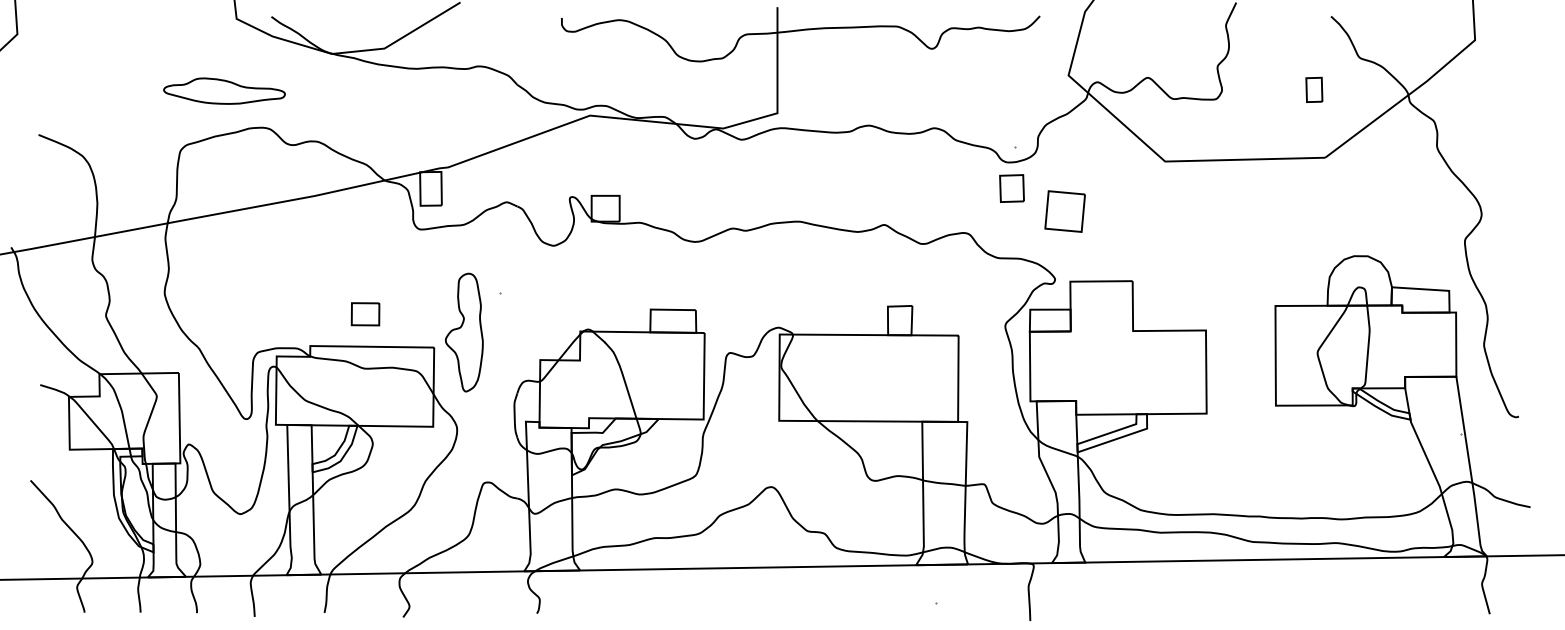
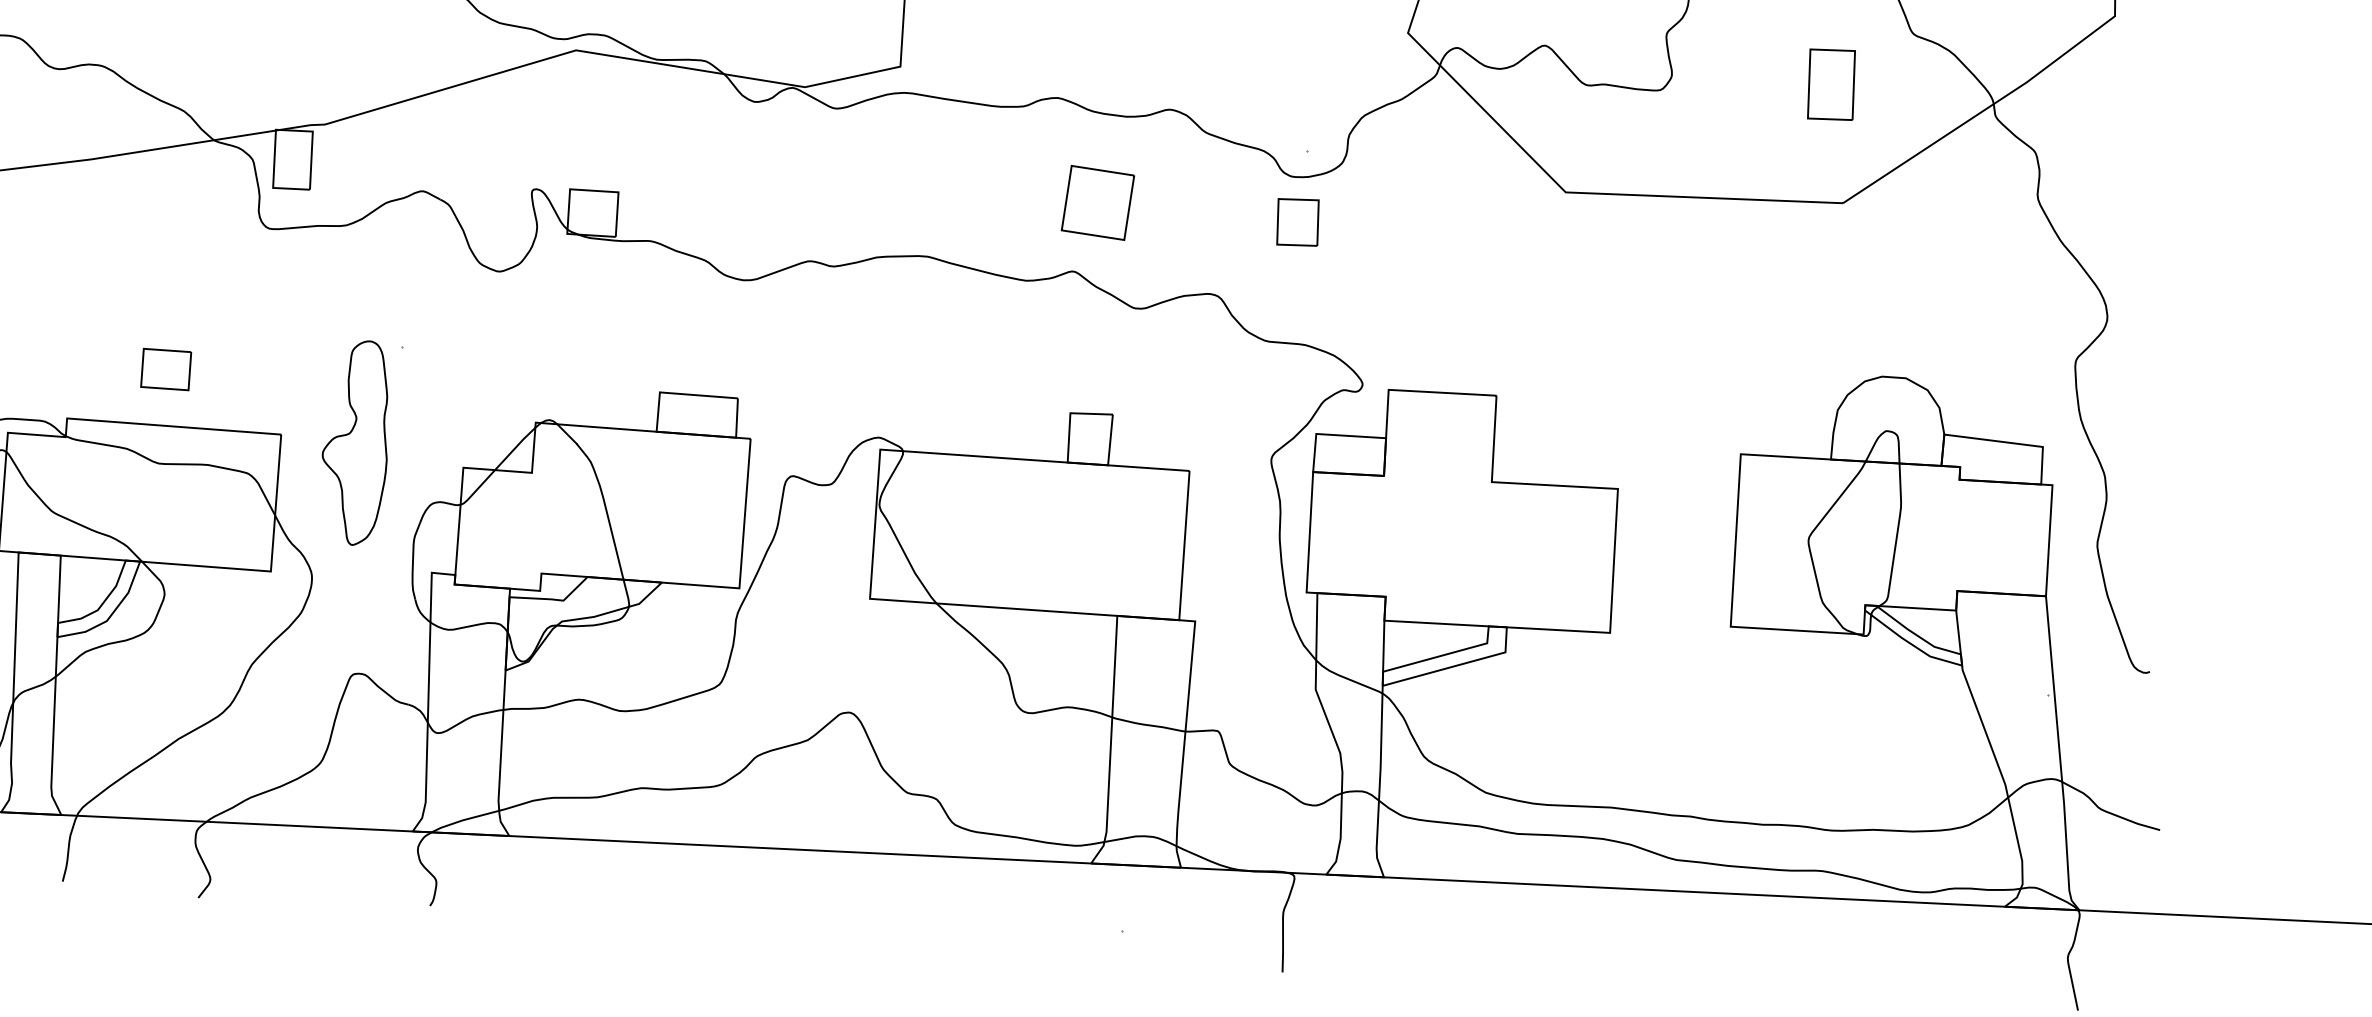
part: (1314, 89) -> (1831, 84), size x1.67
part: (1064, 211) -> (1096, 202), moved
part: (464, 332) -> (355, 442), moved

